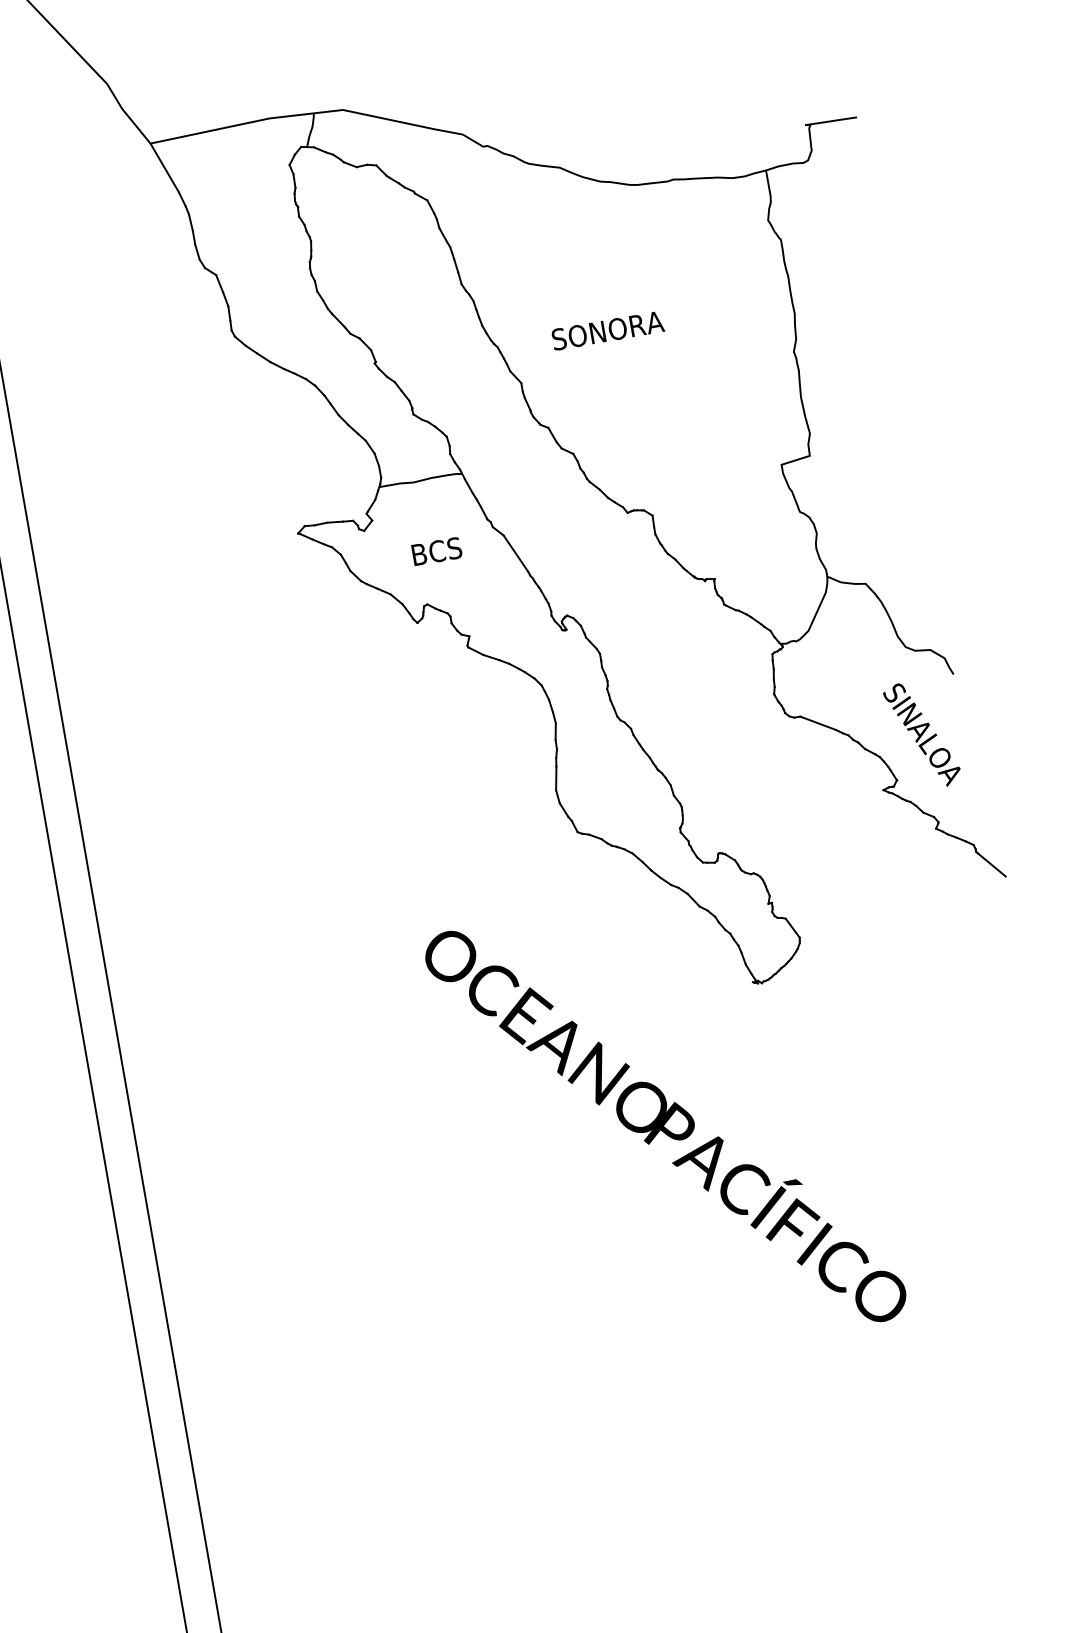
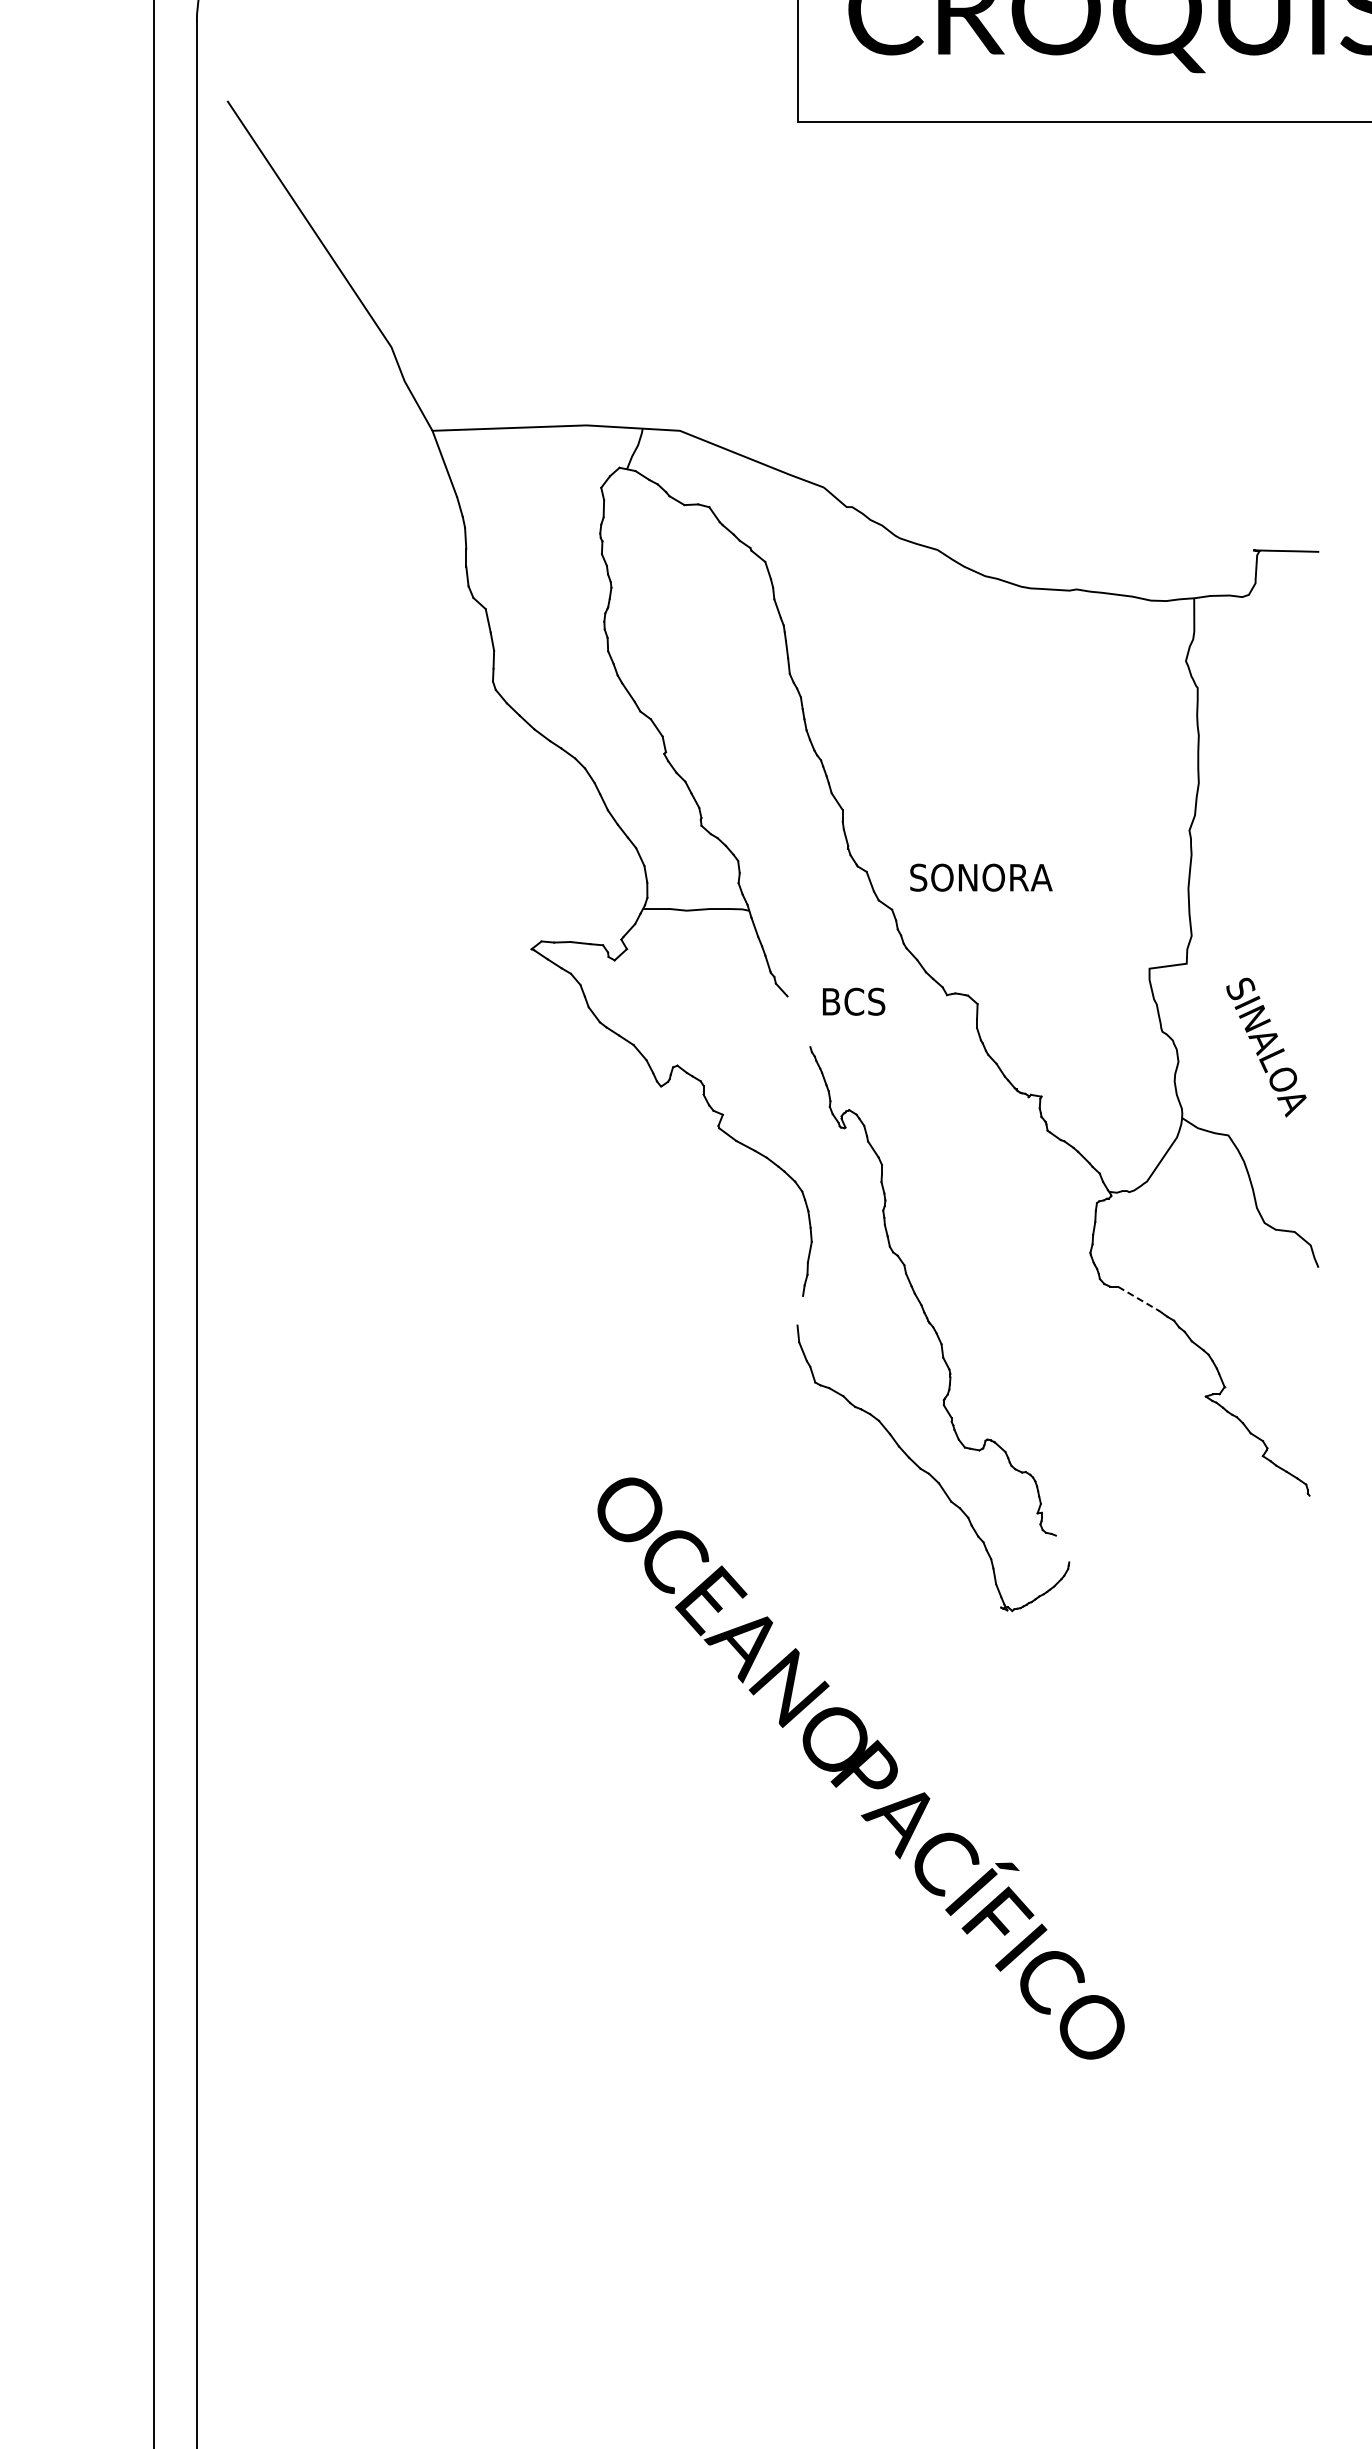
text: (608, 330) -> (981, 877), moved
text: (437, 551) -> (854, 1001), moved
line: (515, 553) -> (798, 1021), removed
line: (818, 723) -> (1139, 1299), solid -> dashed
text: (922, 735) -> (1266, 1047), moved
line: (556, 778) -> (800, 1310), removed
line: (991, 864) -> (1324, 1512), removed
line: (792, 927) -> (1062, 1548), removed

